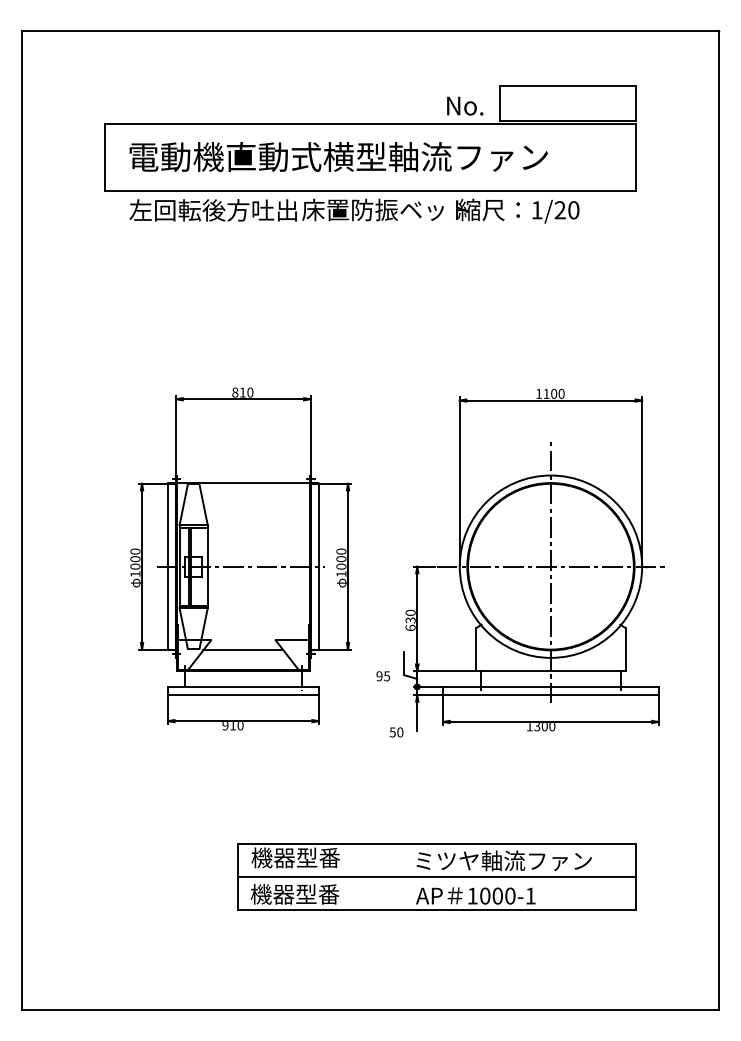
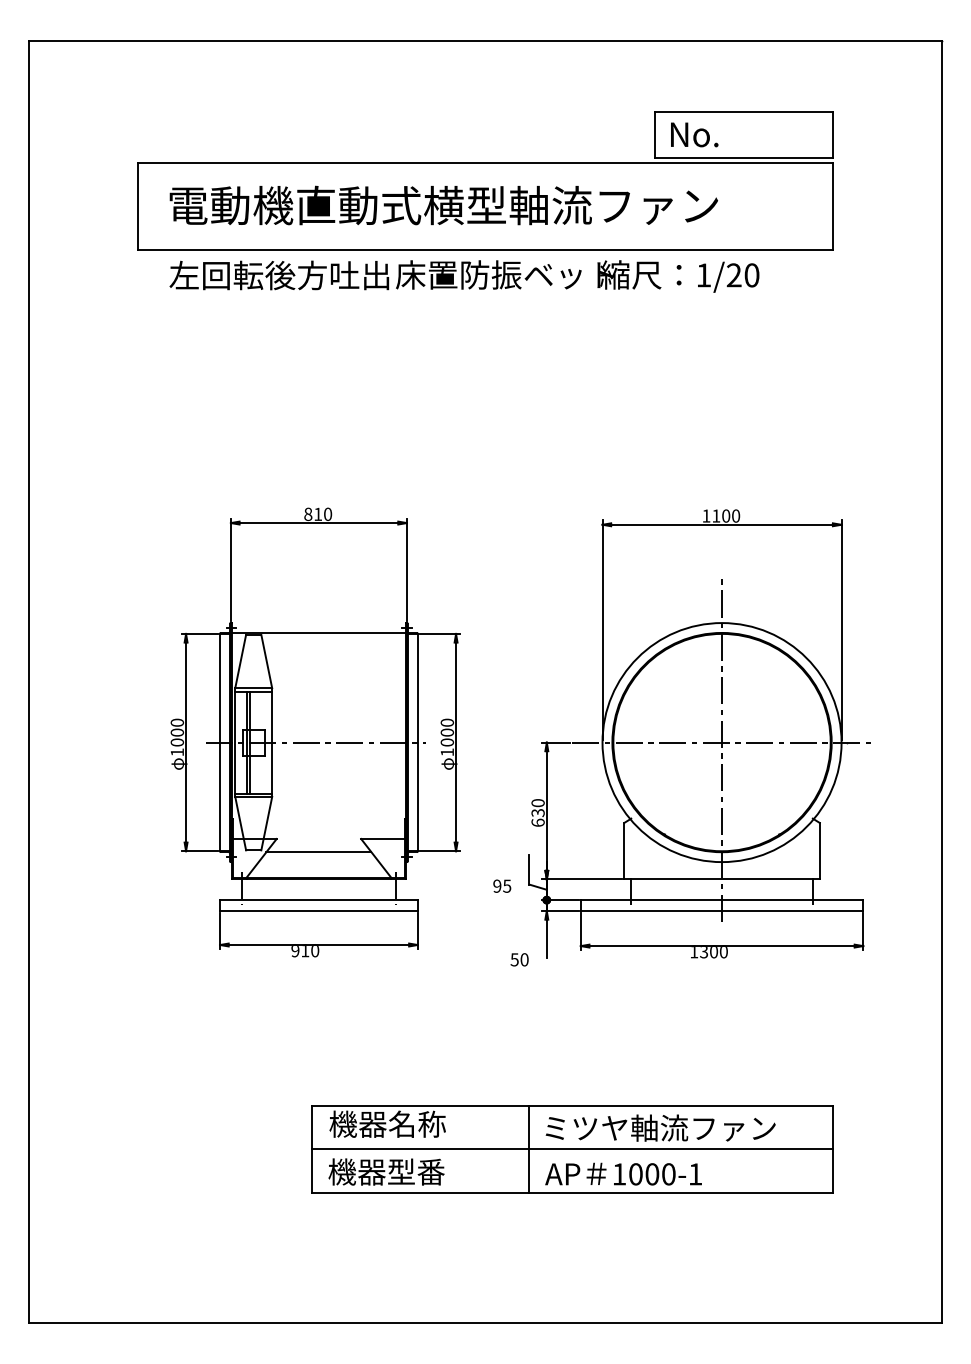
text: (465, 105) -> (694, 134), moved
text: (318, 857) -> (417, 1123), 機器型番 -> 機器名称
line: (403, 876) -> (528, 1148), added

